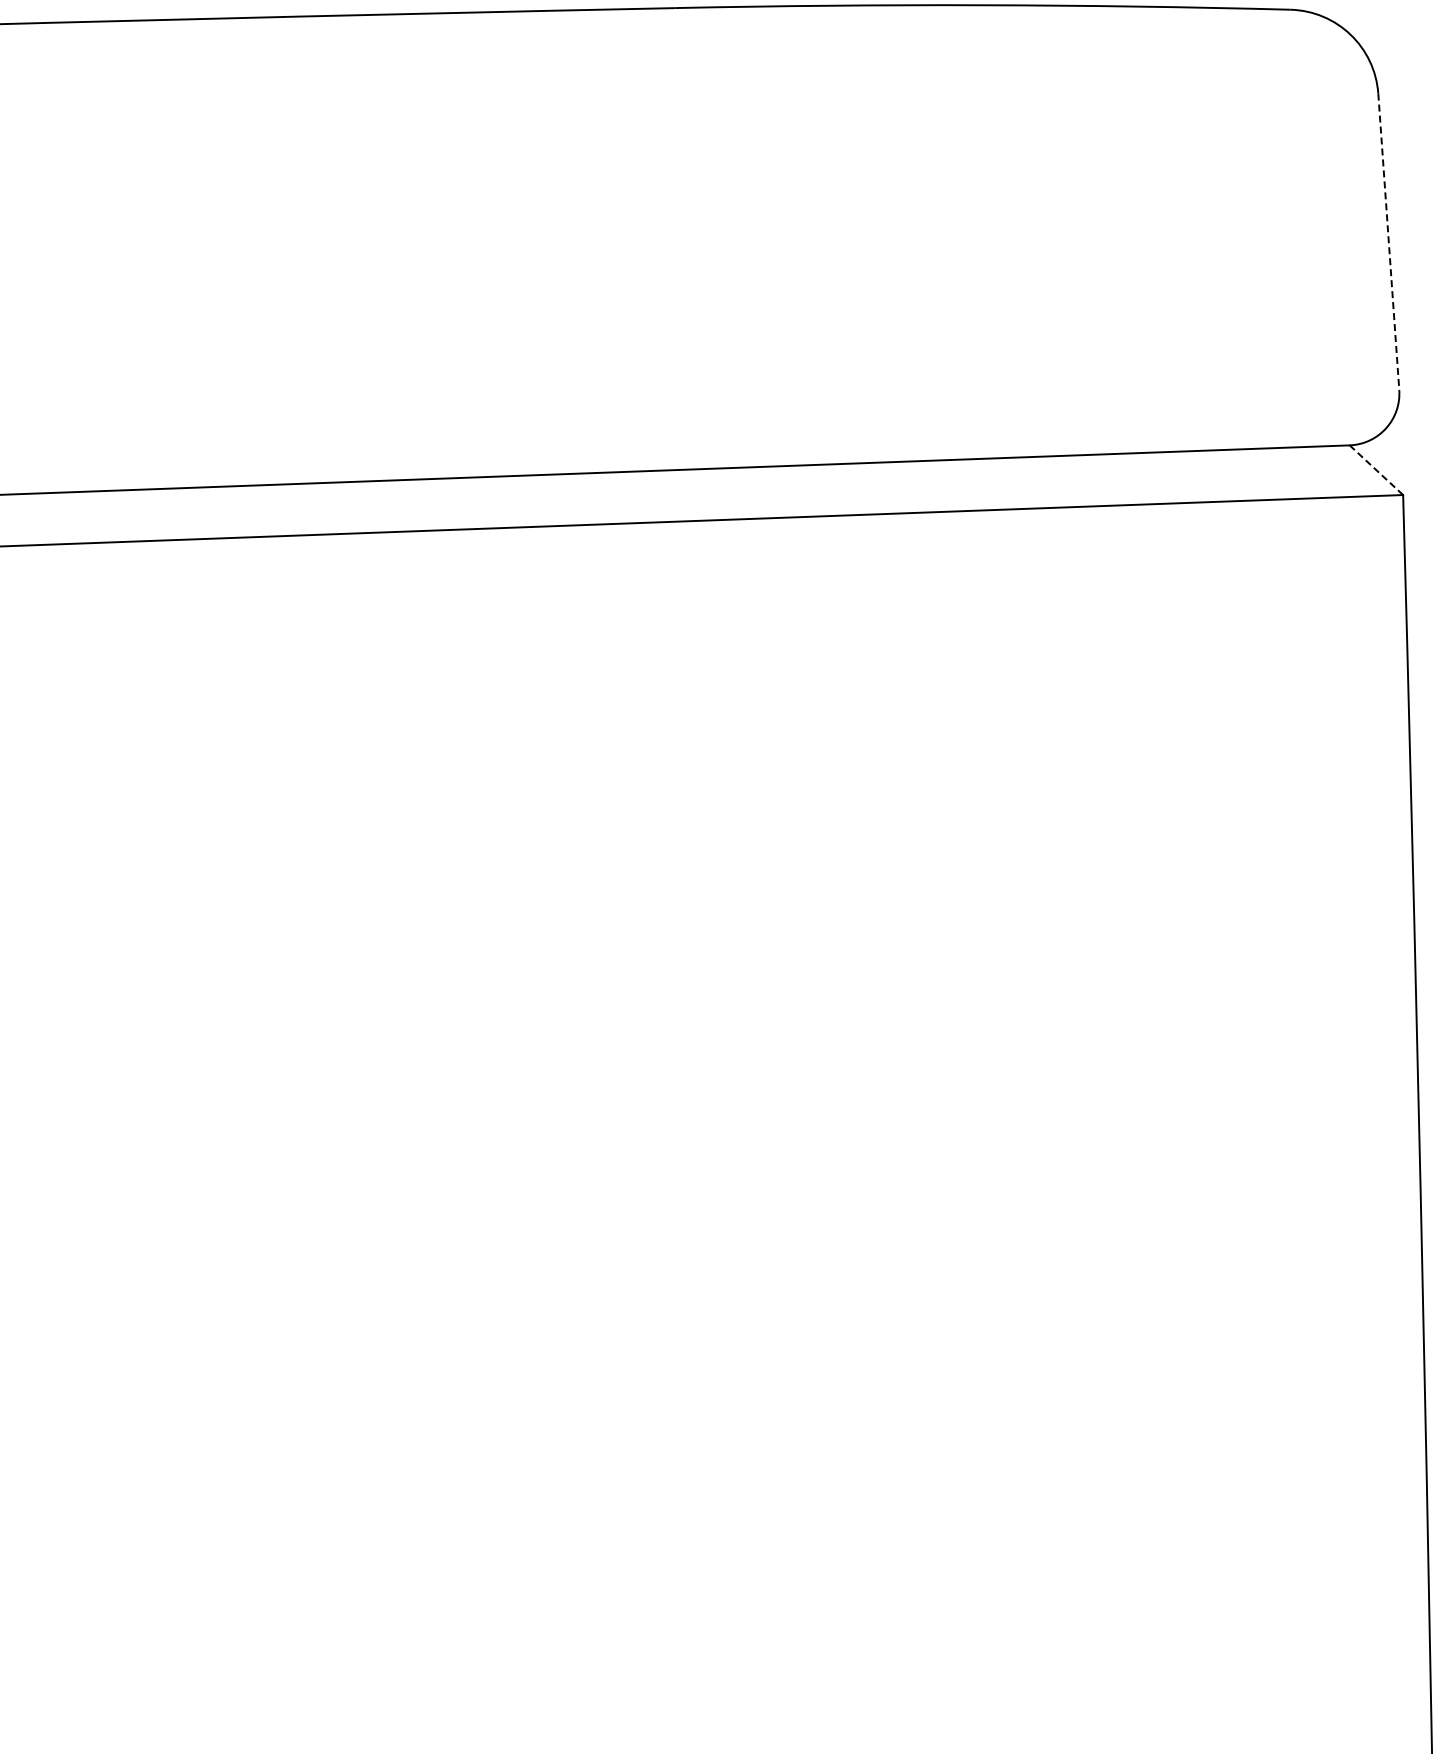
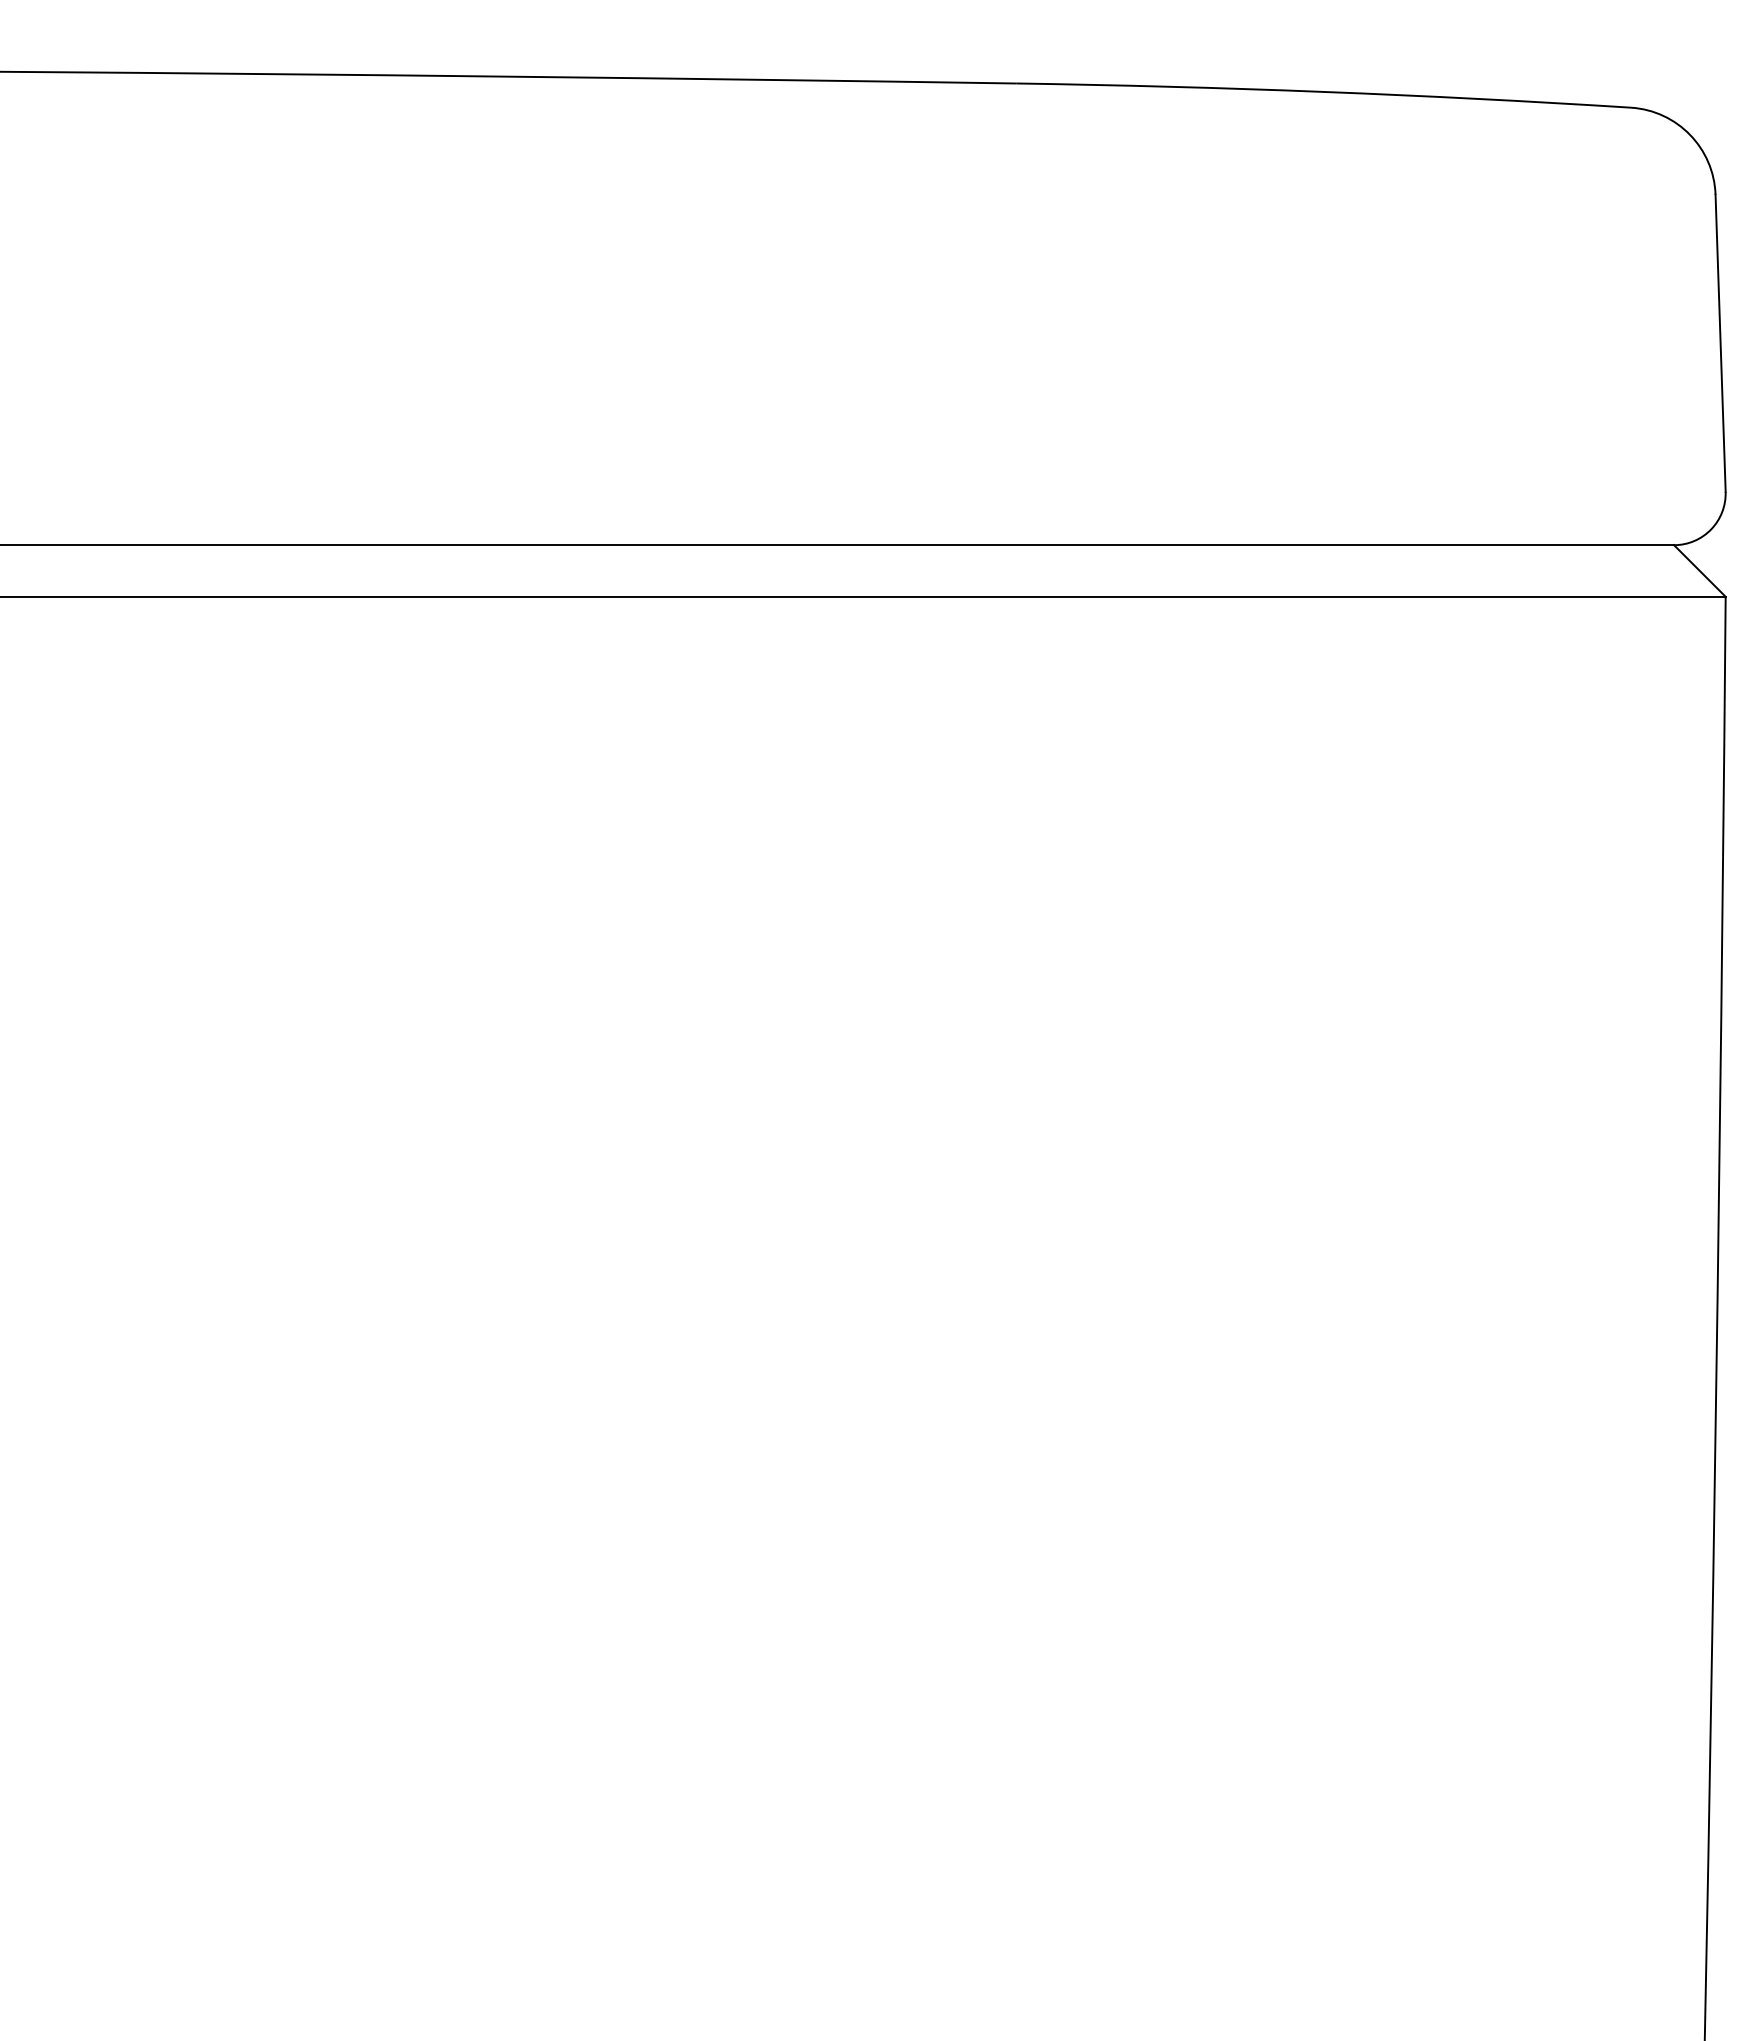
line: (1388, 242) -> (1720, 343), dashed -> solid
line: (1376, 469) -> (1699, 570), dashed -> solid

